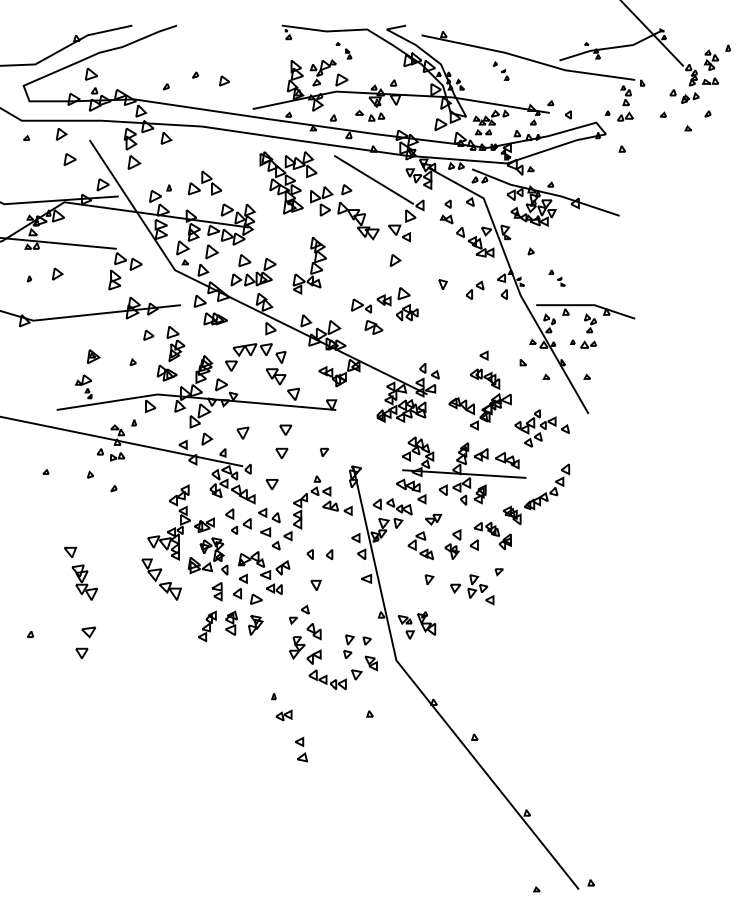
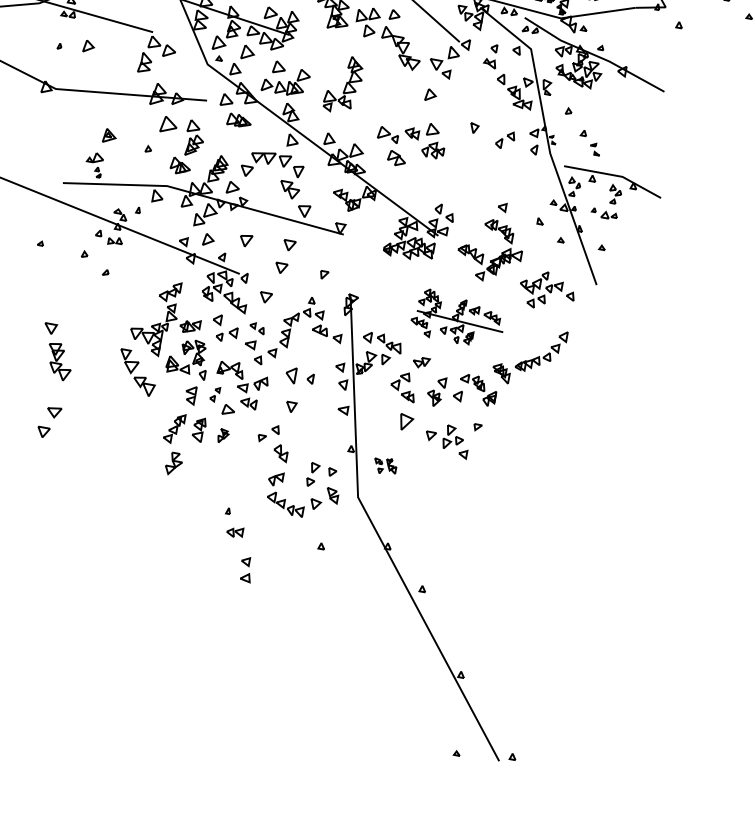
part: (556, 277) -> (589, 142), size x1.4
part: (148, 334) -> (169, 124), size x1.6
part: (461, 470) -> (458, 318), size x0.7
part: (269, 515) -> (257, 328), size x0.7
part: (309, 554) -> (290, 374), size x1.6
part: (429, 579) -> (406, 422), size x1.6
part: (240, 586) -> (215, 394), size x0.6
part: (255, 625) -> (222, 436), size x0.7
part: (416, 625) -> (384, 465), size x0.6
part: (297, 647) -> (174, 463), moved

